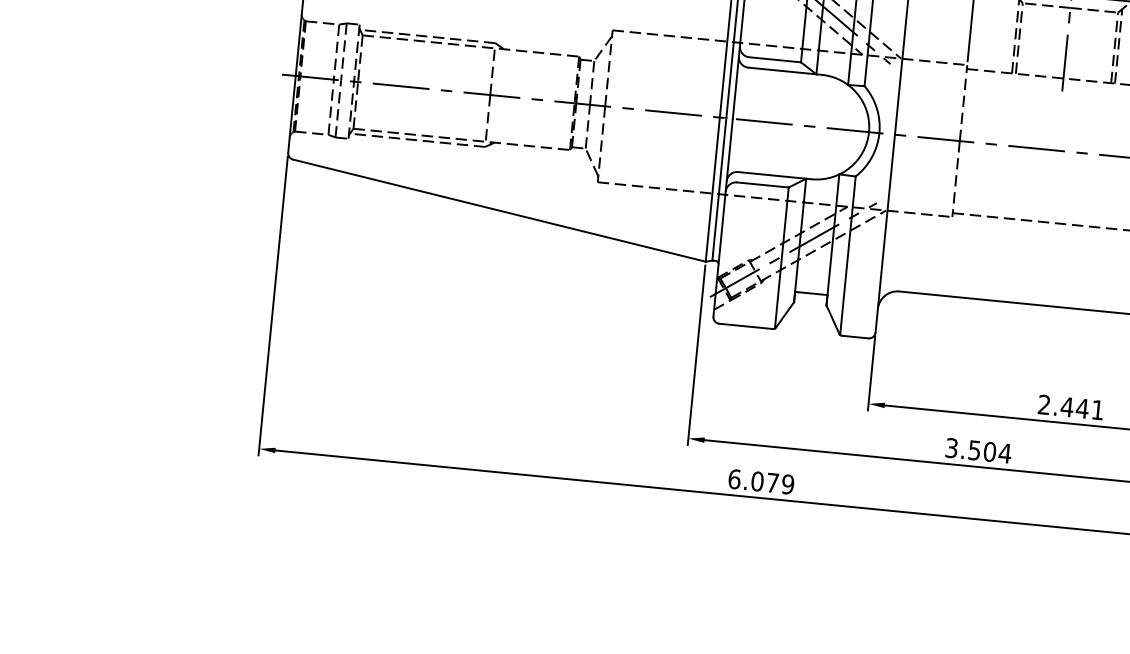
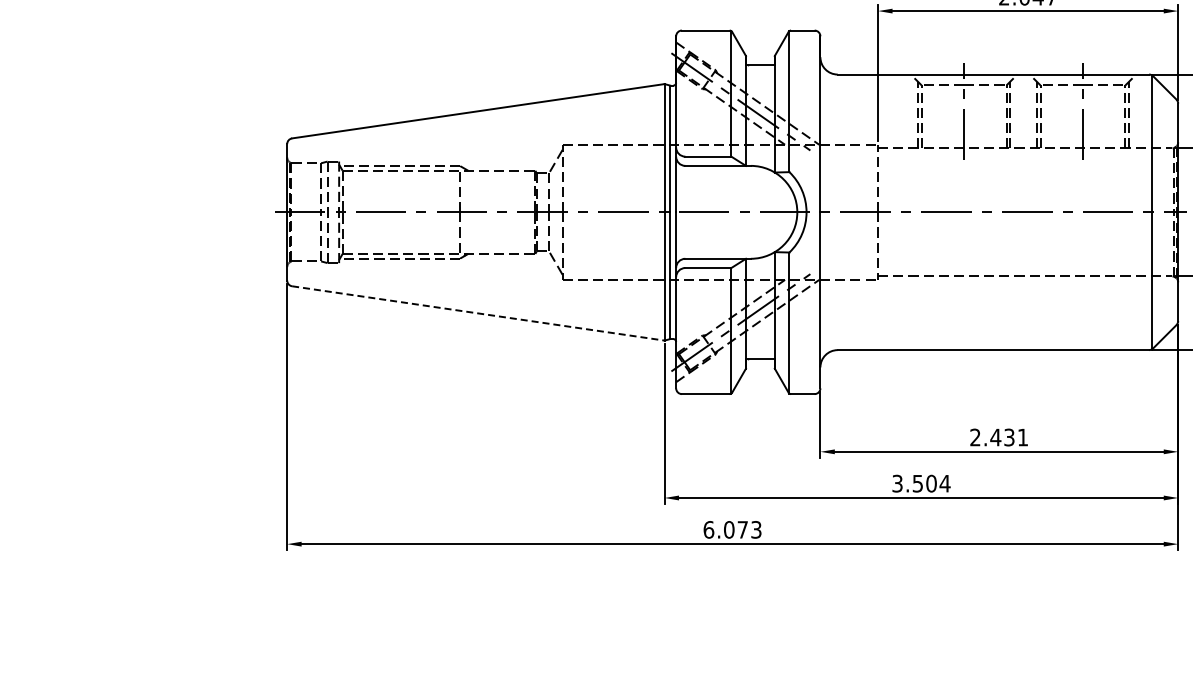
line: (499, 210) -> (478, 313), solid -> dashed
text: (1082, 408) -> (1009, 437), 2.441 -> 2.431
text: (788, 484) -> (756, 529), 6.079 -> 6.073

